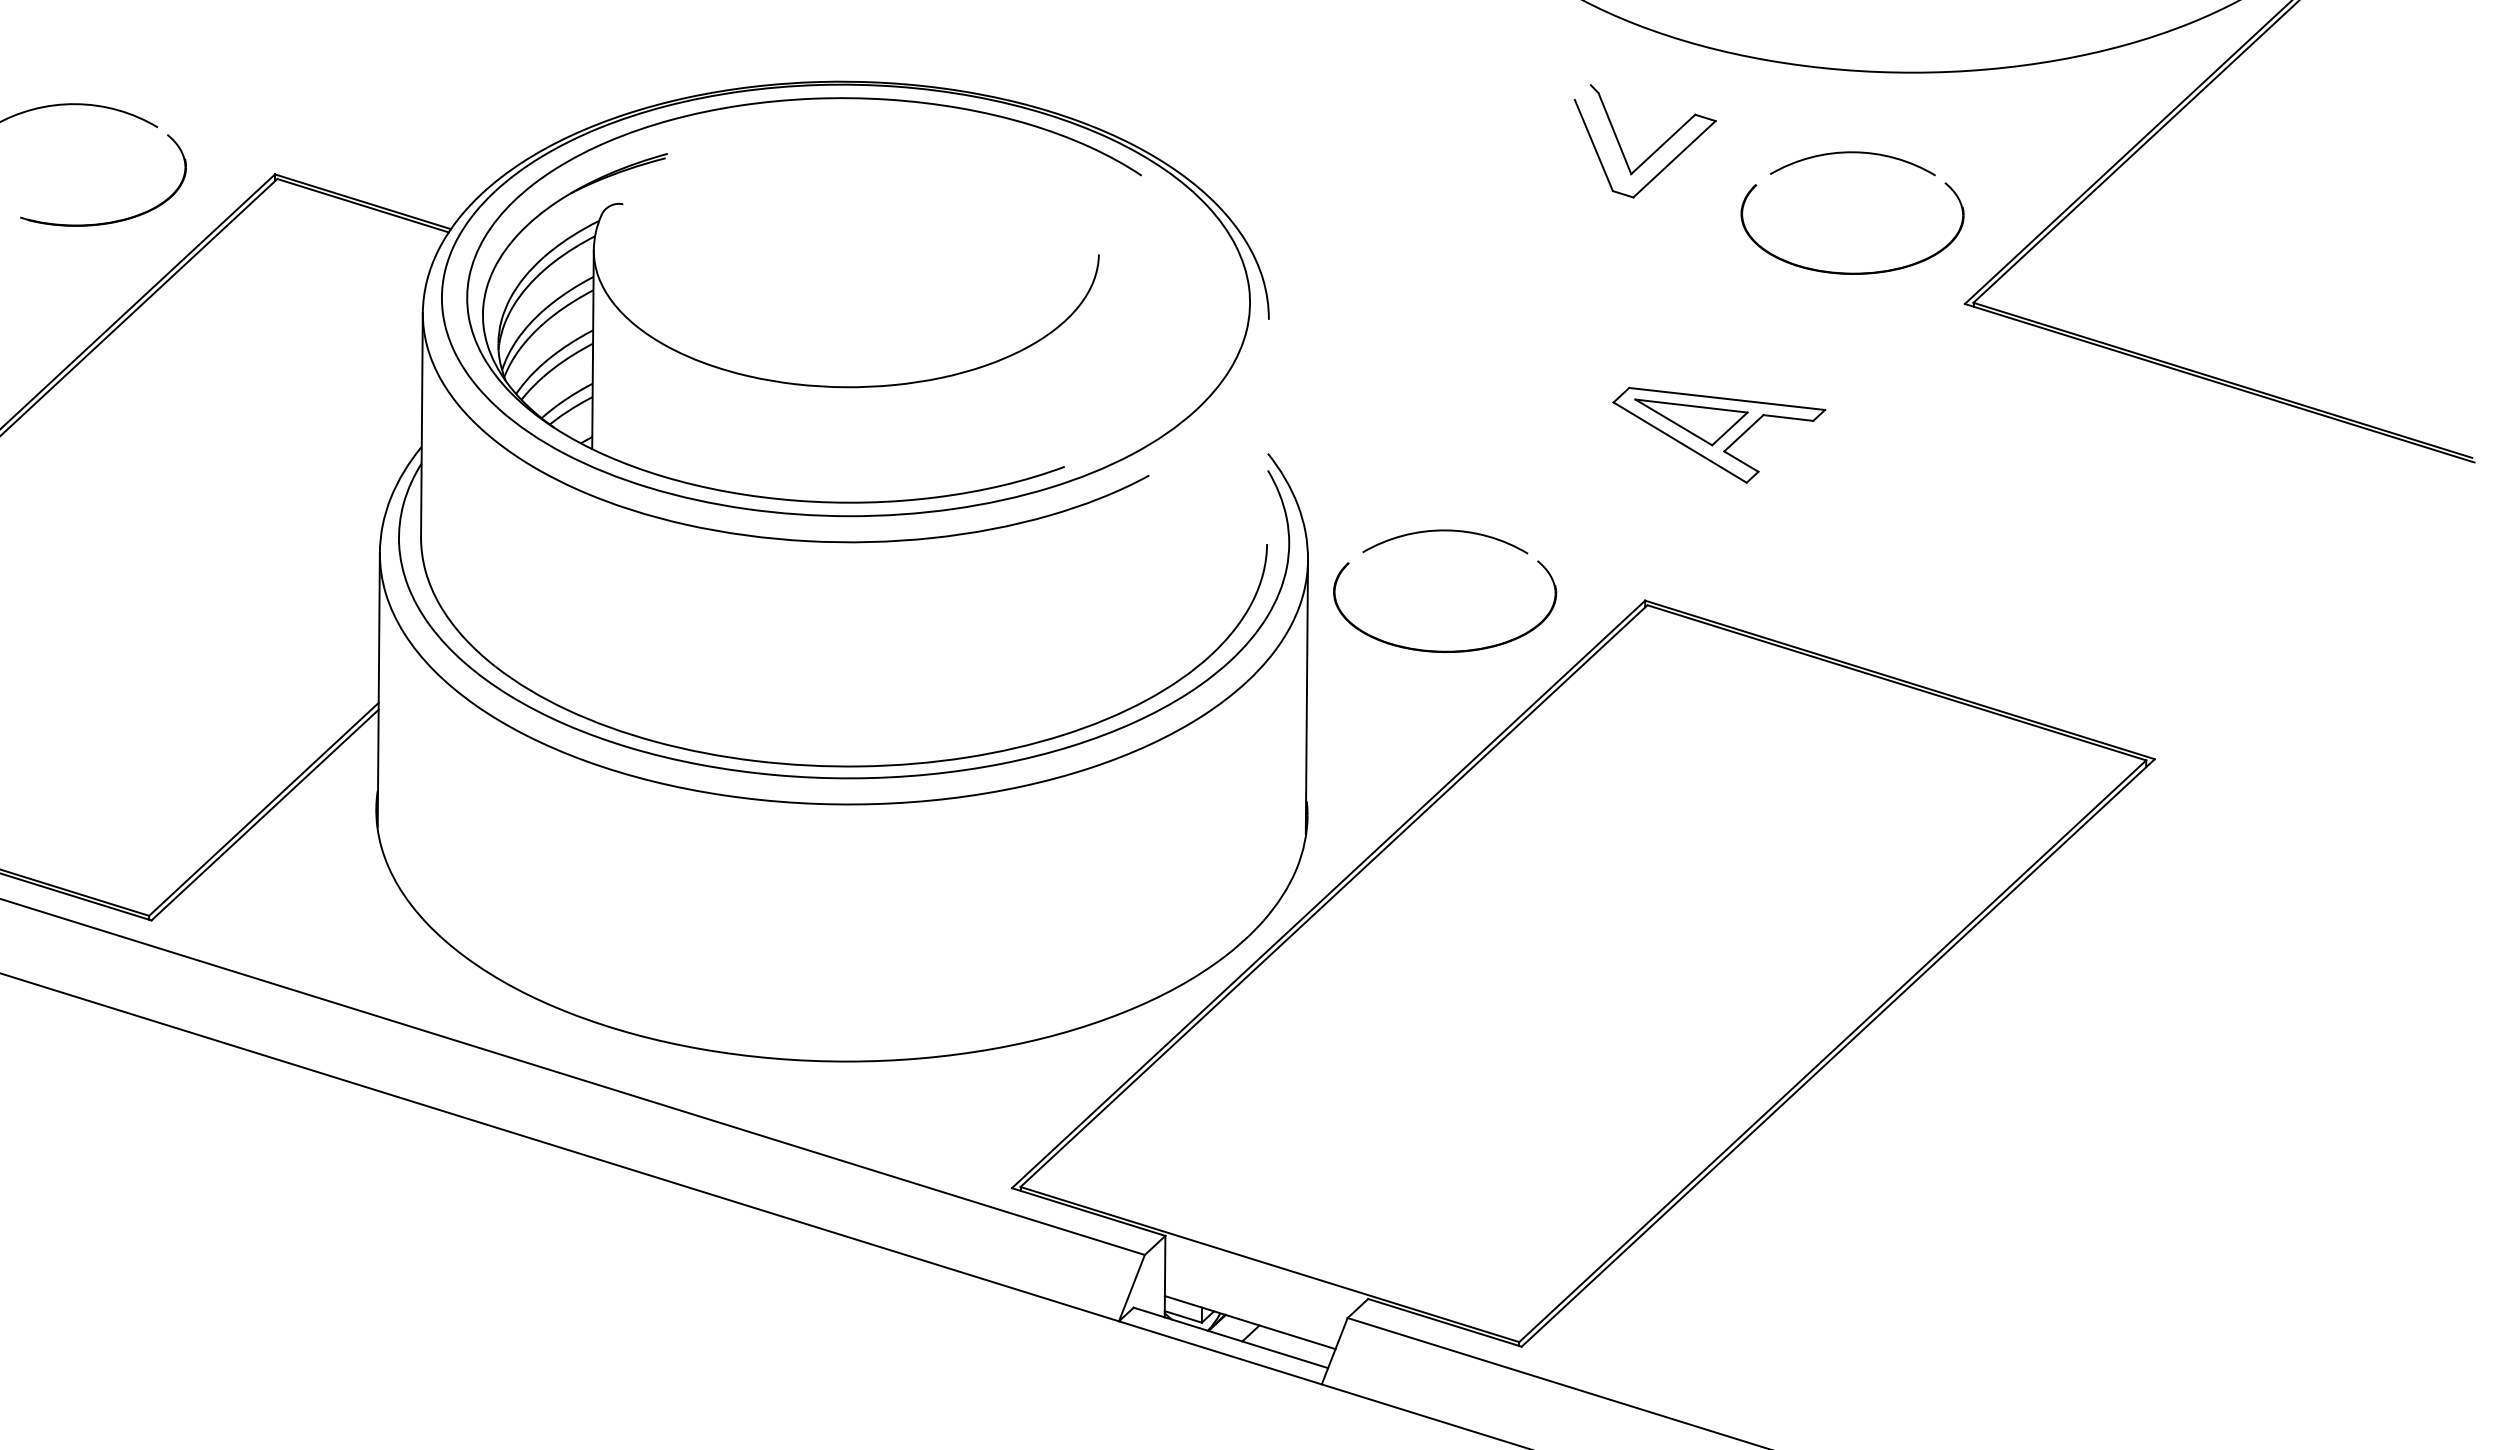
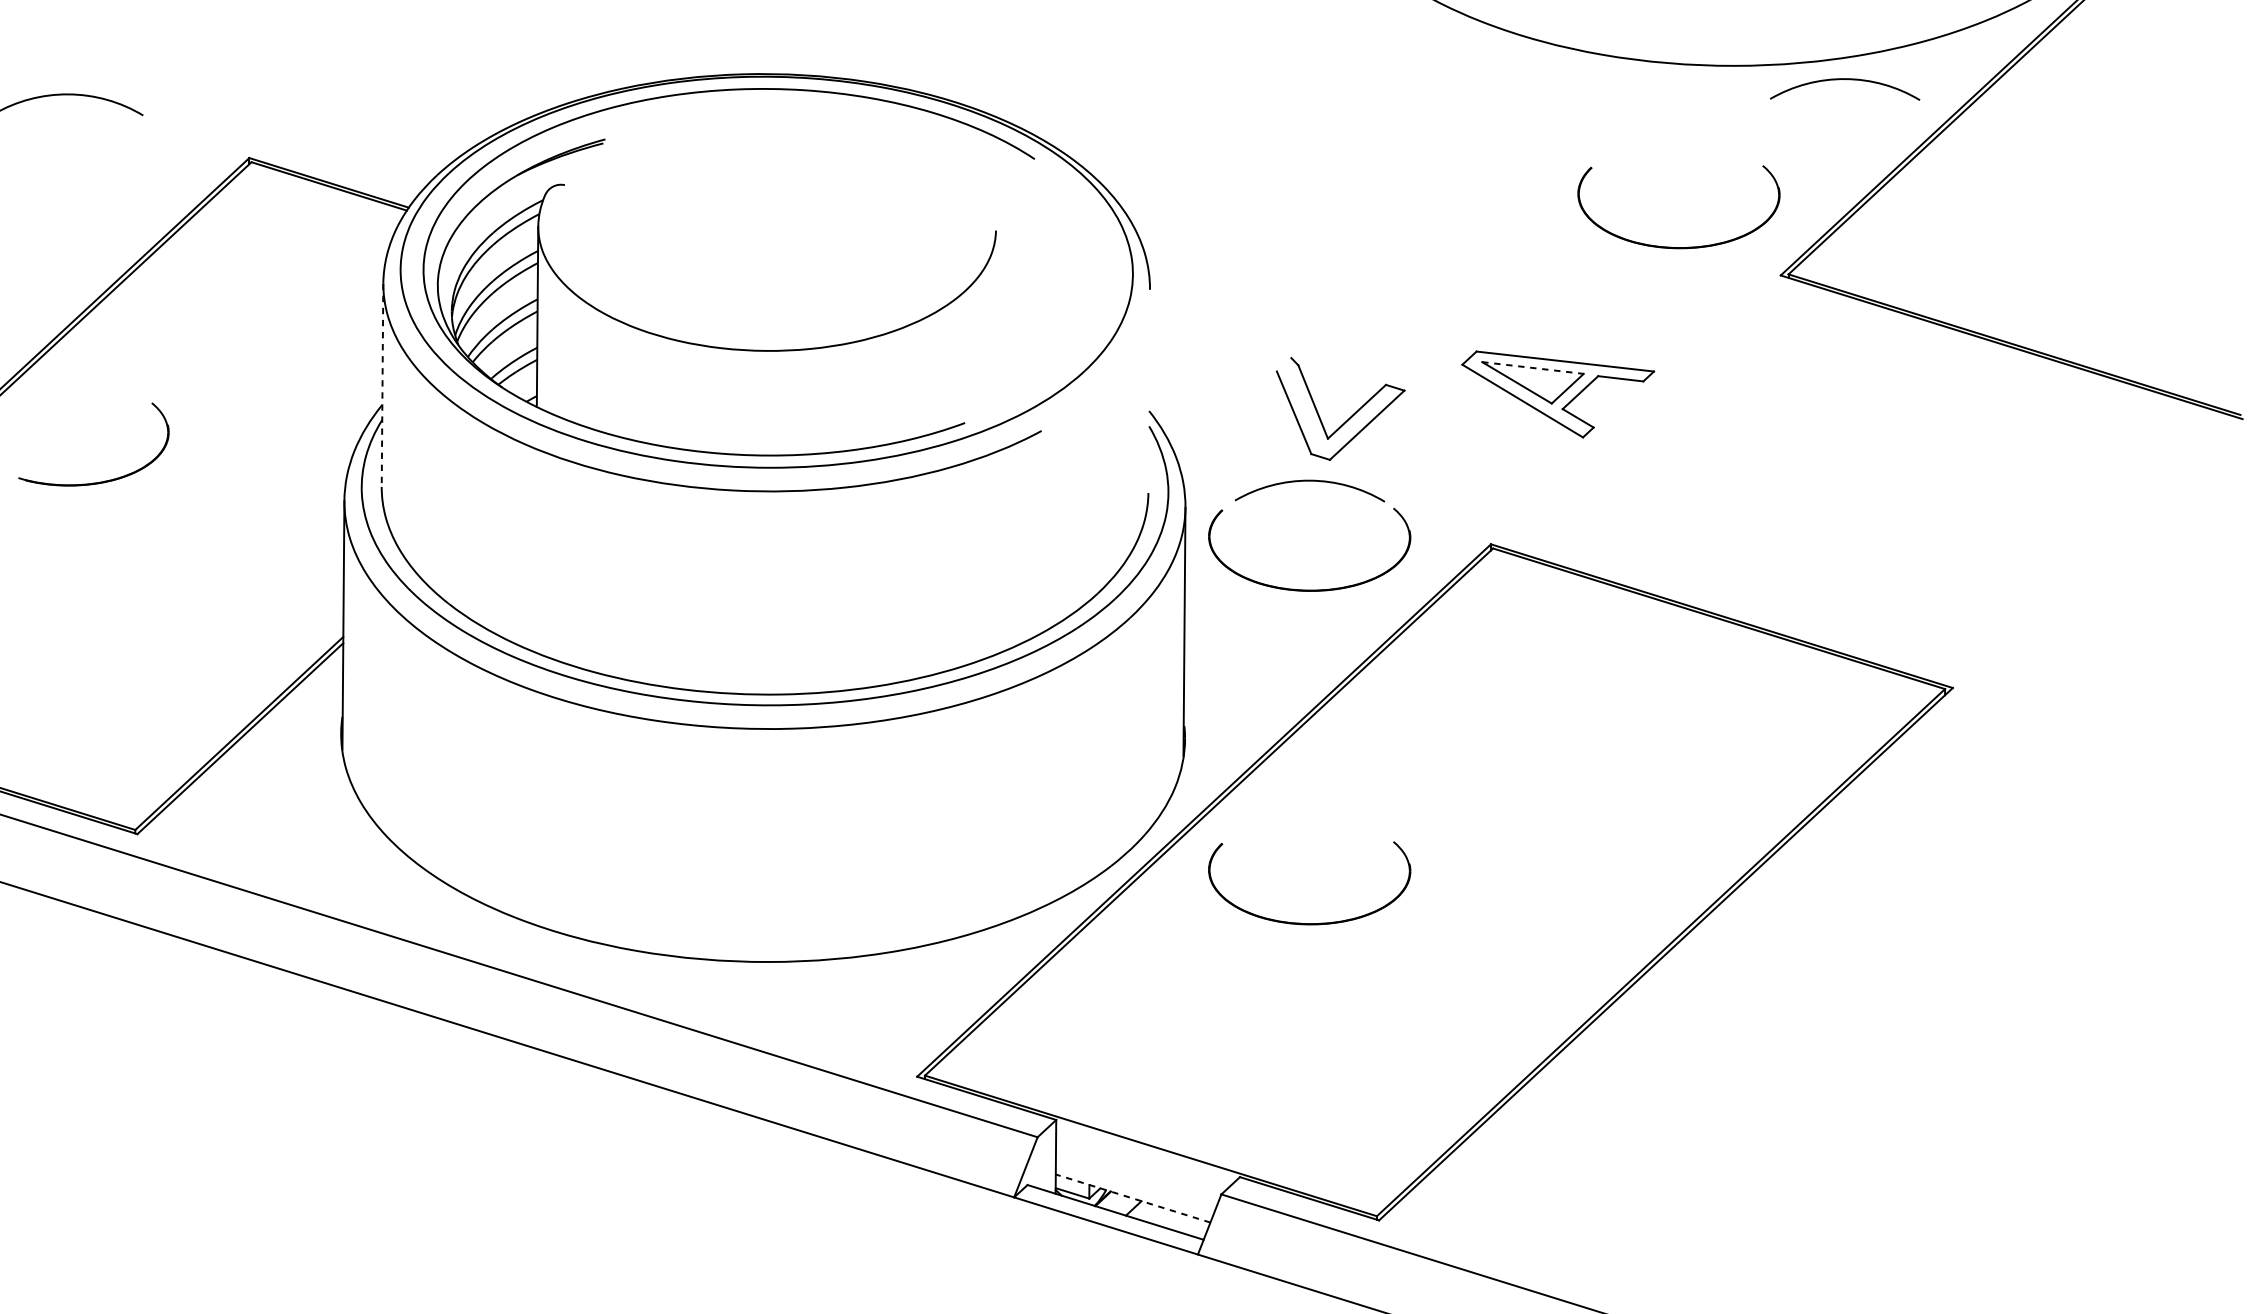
part: (1654, 151) -> (1349, 418), moved
arc: (1852, 153) -> (1844, 80), moved
part: (114, 220) -> (103, 480), moved
line: (1691, 406) -> (1532, 368), solid -> dashed
line: (421, 425) -> (382, 385), solid -> dashed
part: (1445, 1018) -> (1310, 922), added
line: (1249, 1322) -> (1132, 1198), solid -> dashed

